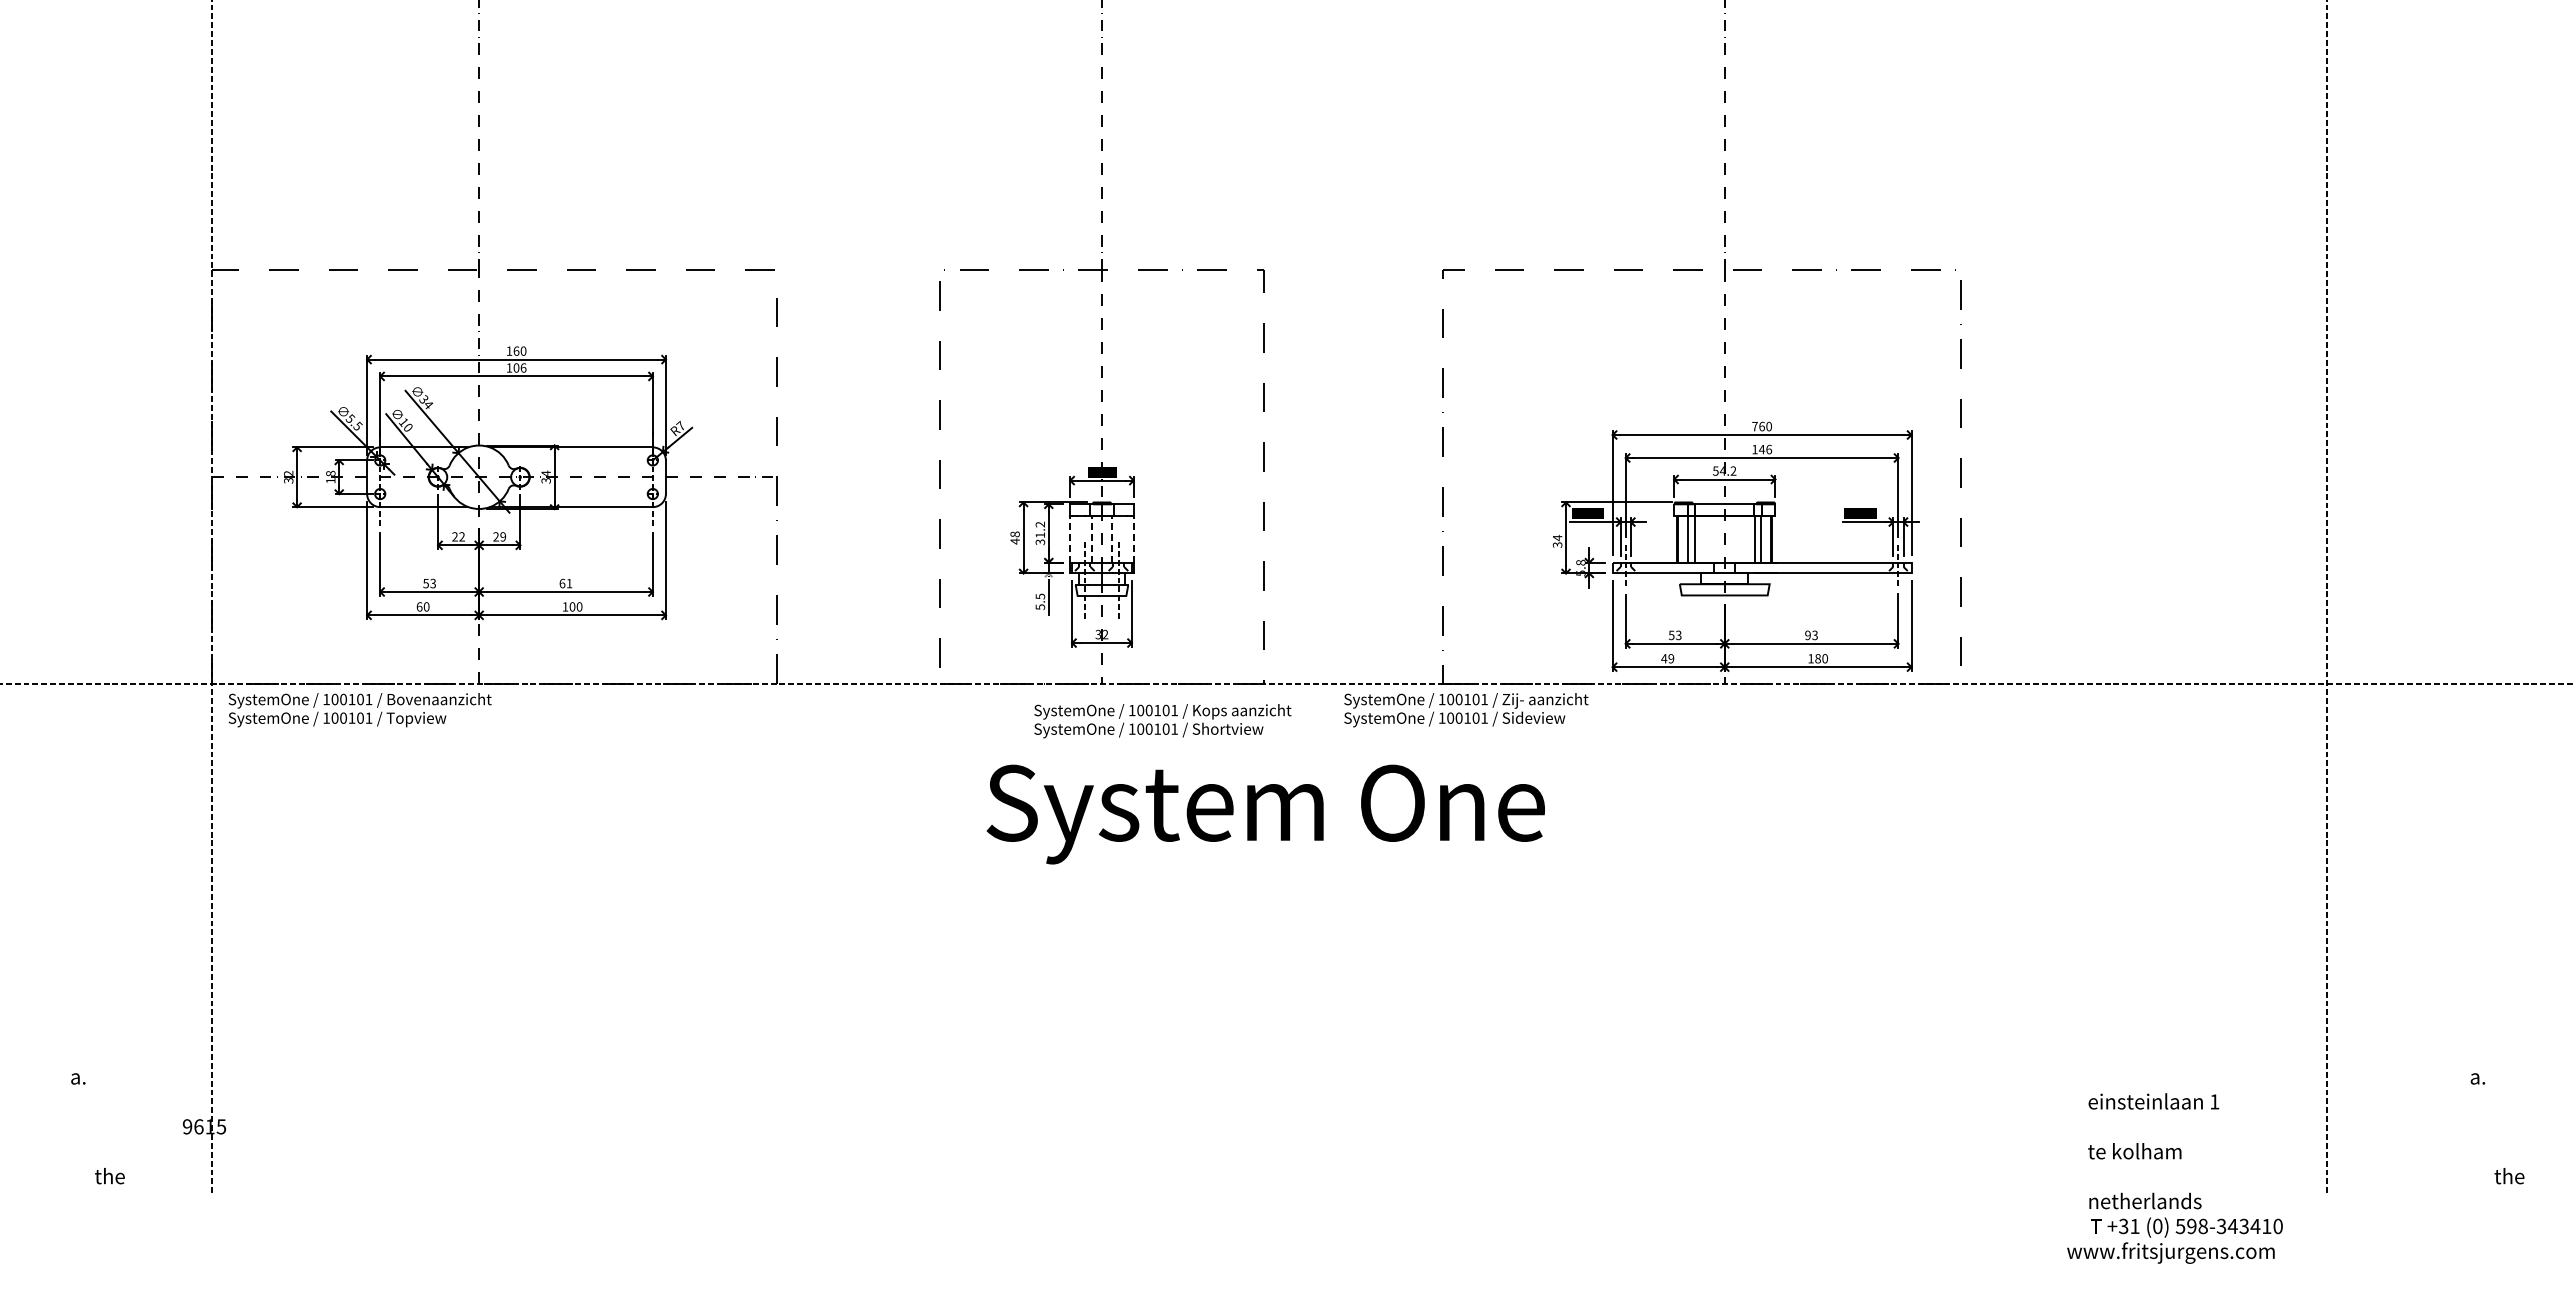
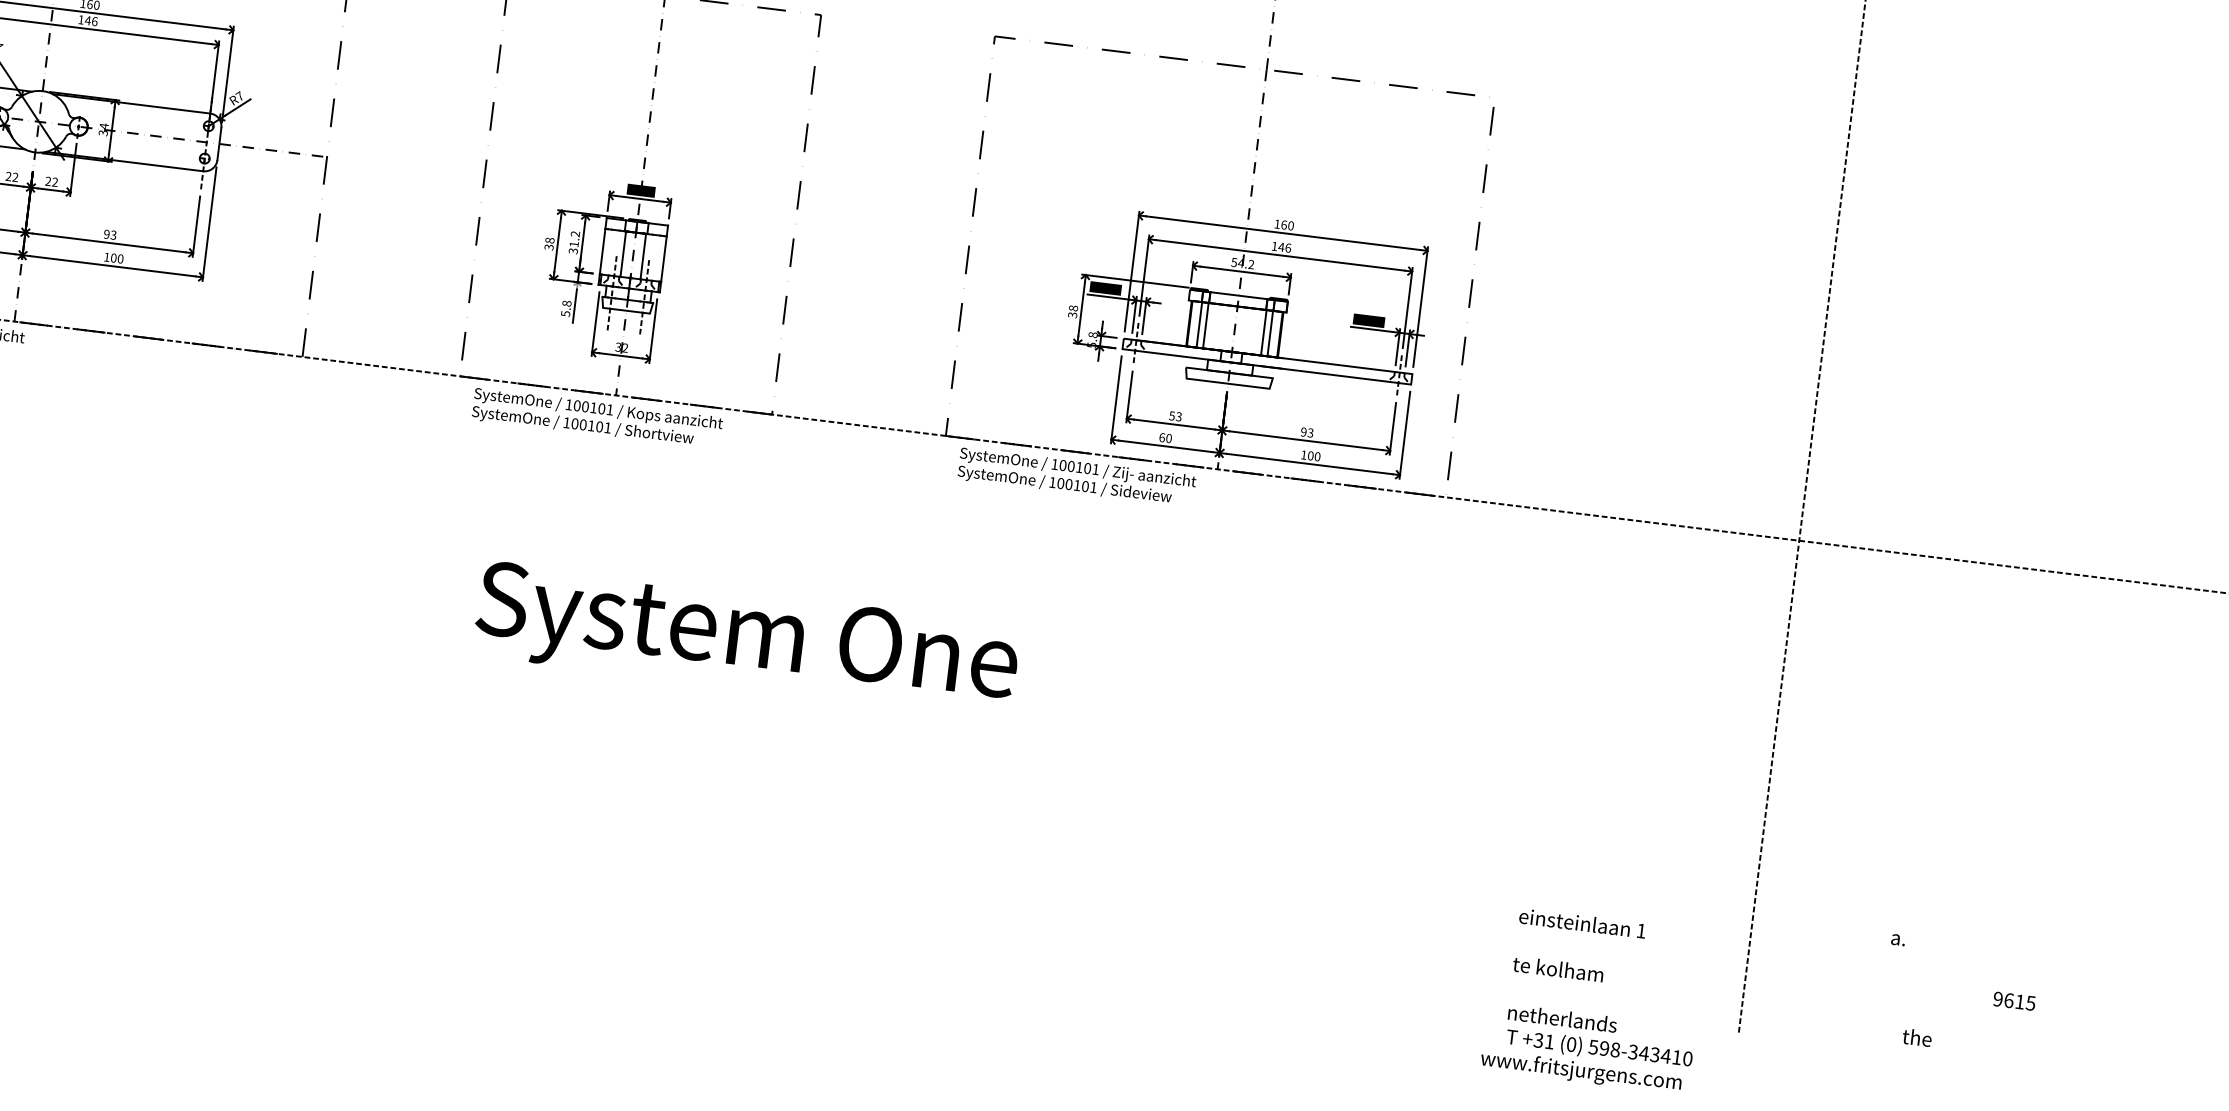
text: (516, 367) -> (88, 20), 106 -> 146
text: (1754, 426) -> (1276, 224), 760 -> 160
text: (503, 536) -> (55, 181), 29 -> 22
text: (1557, 537) -> (1073, 307), 34 -> 38
line: (1070, 539) -> (602, 252), dashed -> solid
line: (1091, 539) -> (623, 254), dashed -> solid
line: (1112, 539) -> (643, 257), dashed -> solid
line: (1133, 539) -> (663, 259), dashed -> solid
text: (1014, 541) -> (548, 247), 48 -> 38
text: (565, 583) -> (109, 234), 61 -> 93
text: (1039, 596) -> (566, 303), 5.5 -> 5.8
text: (1667, 658) -> (1165, 437), 49 -> 60
text: (1817, 658) -> (1310, 455), 180 -> 100
text: (1466, 710) -> (1077, 477), moved
text: (1162, 721) -> (597, 419), moved
text: (1265, 814) -> (746, 640), moved

